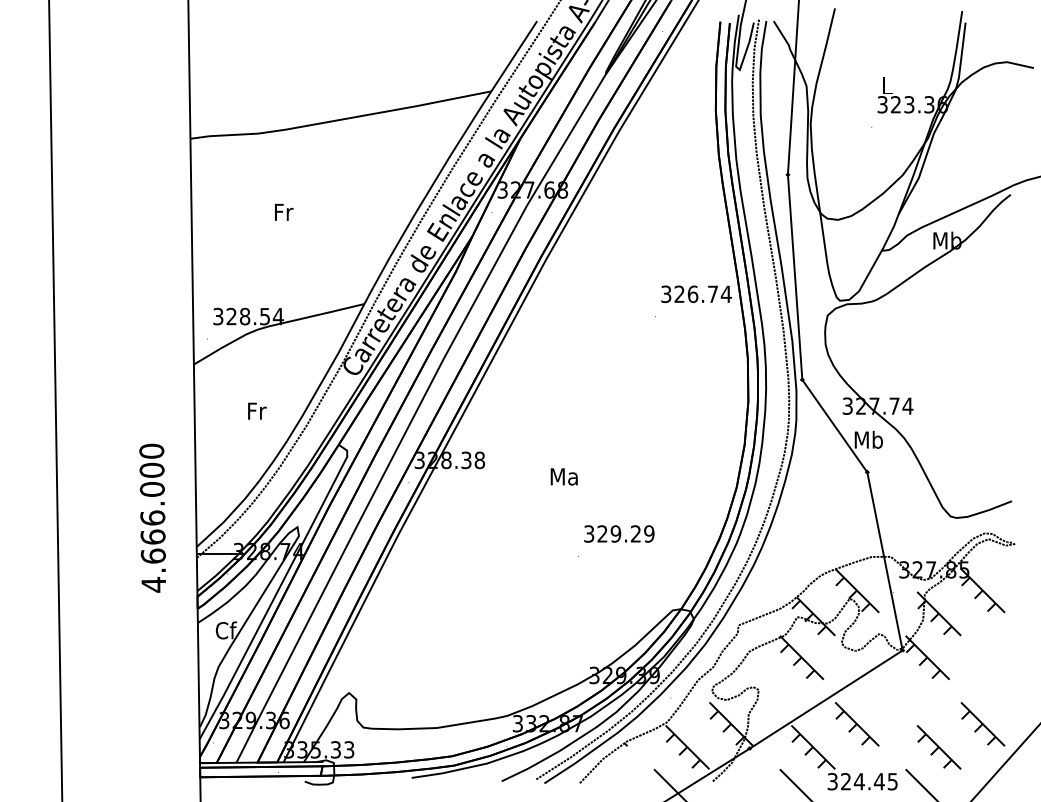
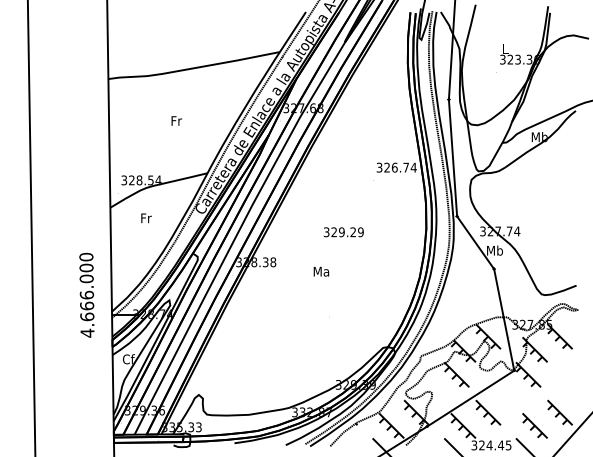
text: (283, 211) -> (176, 120), moved
text: (257, 411) -> (146, 218), moved
text: (618, 534) -> (343, 232), moved

